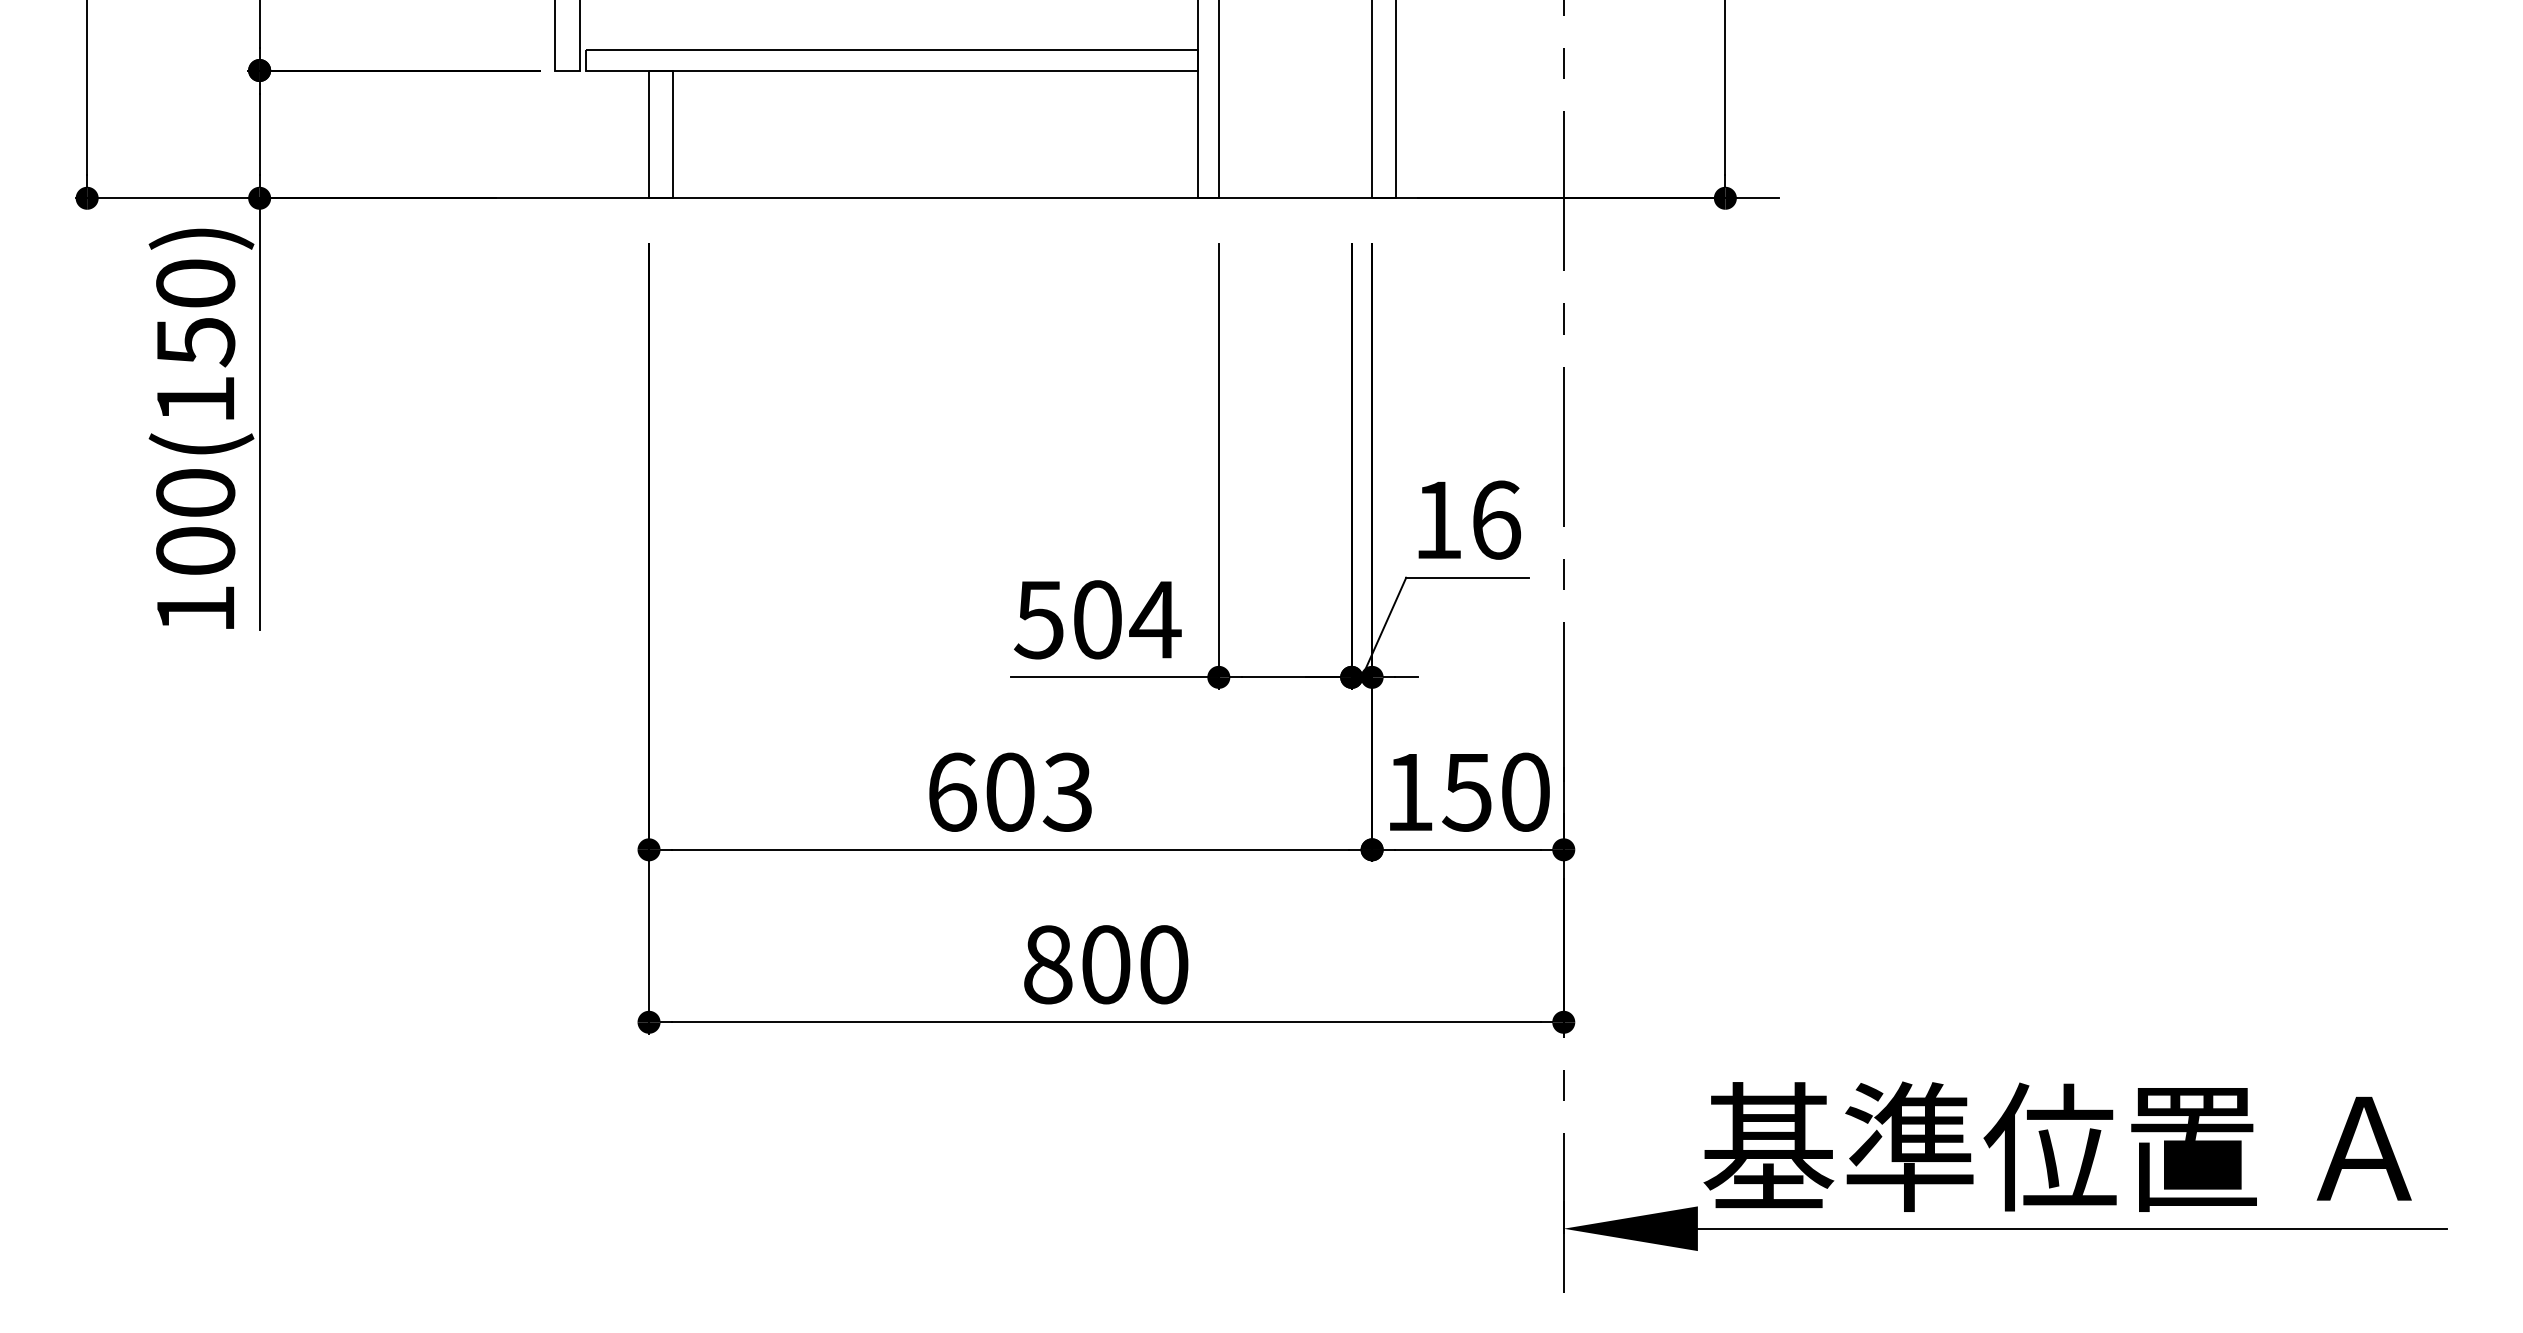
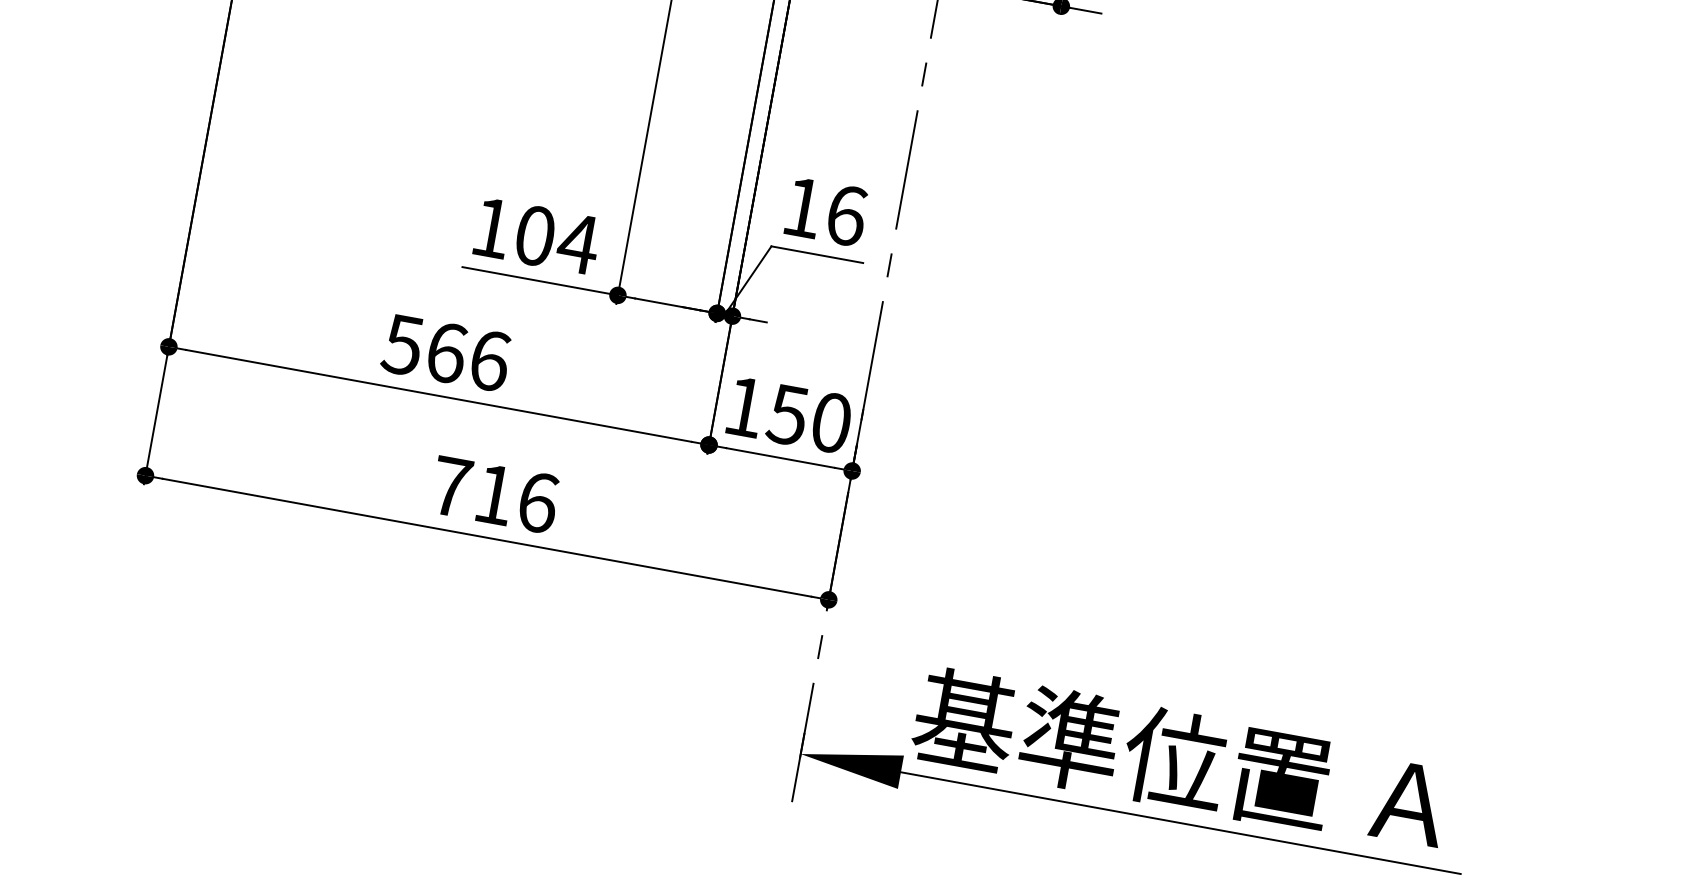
text: (1038, 620) -> (490, 228), 504 -> 104
text: (1009, 791) -> (446, 352), 603 -> 566
text: (1106, 964) -> (495, 494), 800 -> 716

